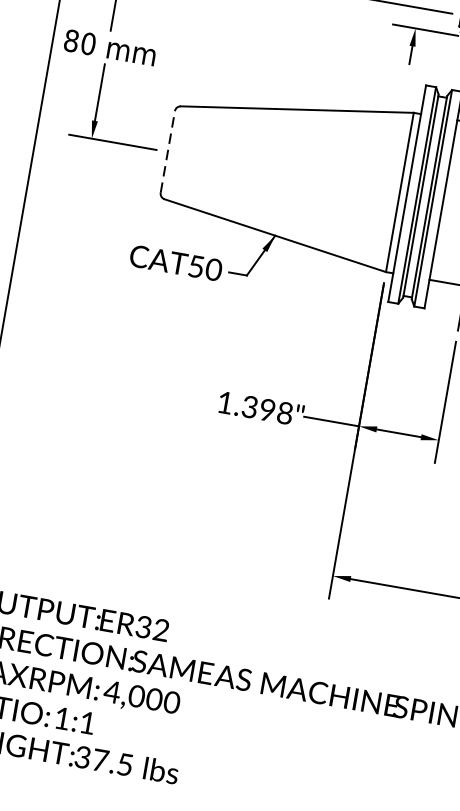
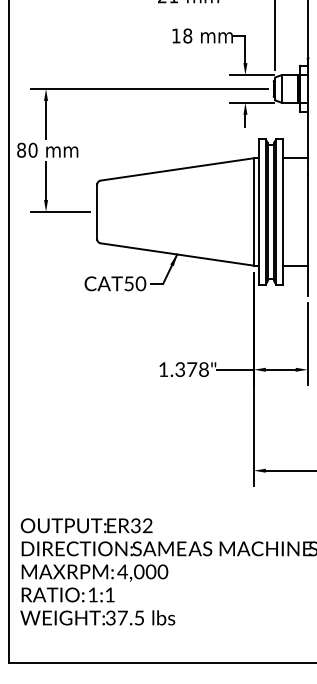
line: (168, 151) -> (97, 211), dashed -> solid
text: (268, 410) -> (192, 369), 1.398" -> 1.378"

